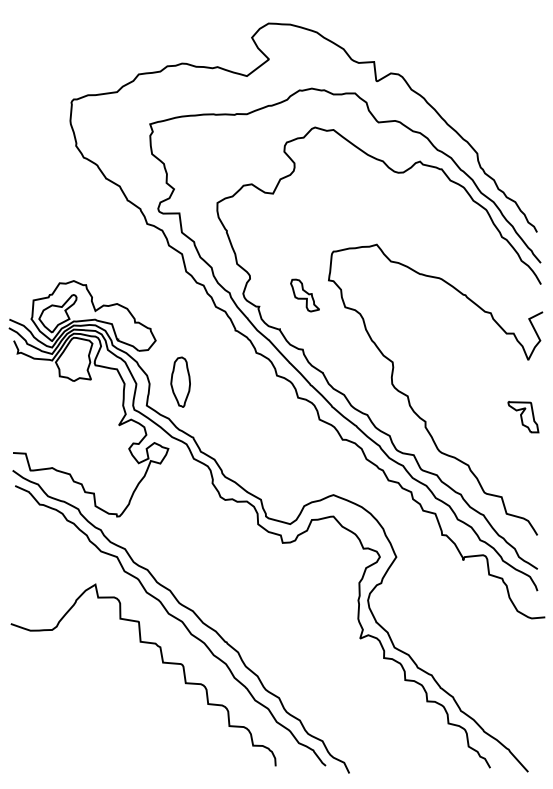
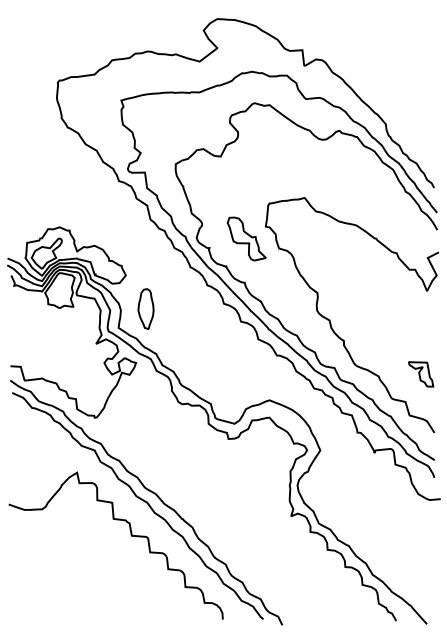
part: (304, 294) -> (246, 238), size x1.67
part: (523, 417) -> (421, 374), moved

